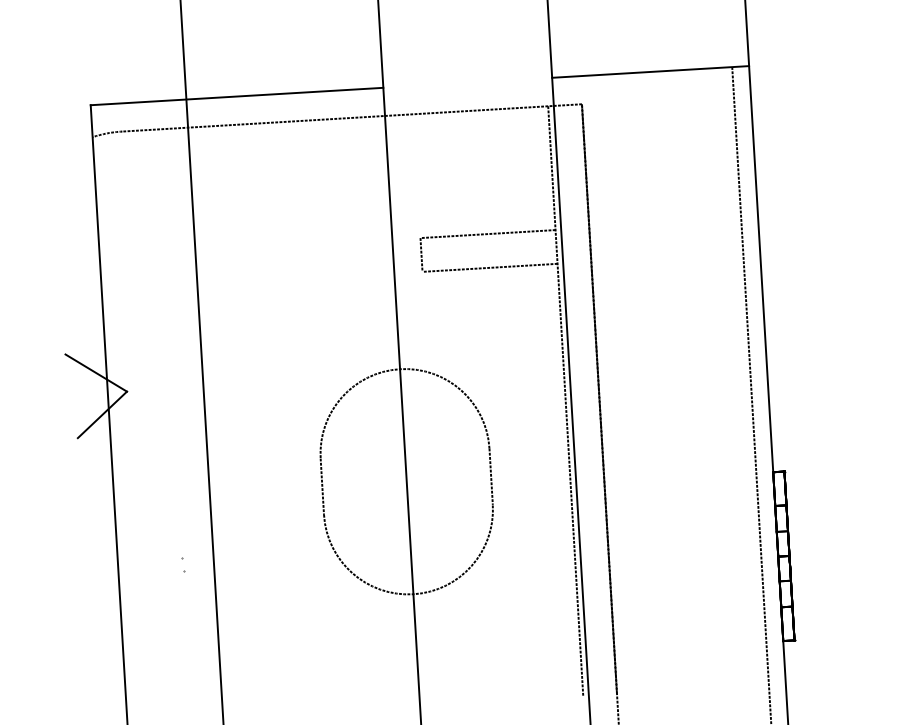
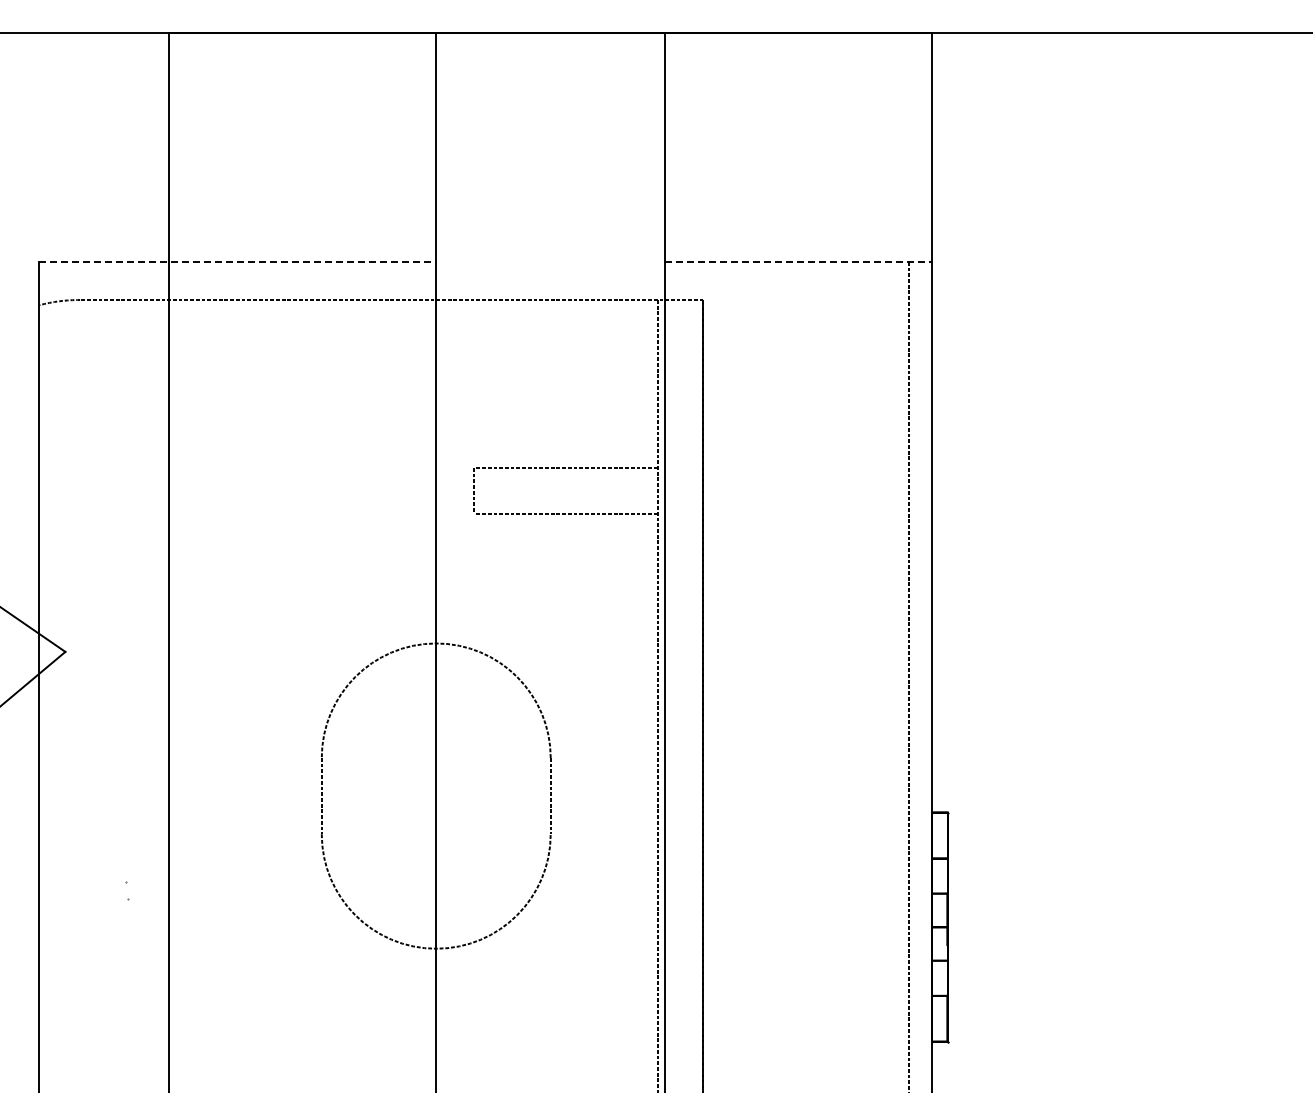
line: (650, 71) -> (798, 261), solid -> dashed
line: (237, 96) -> (238, 261), solid -> dashed

